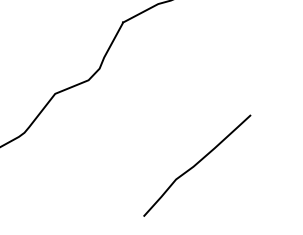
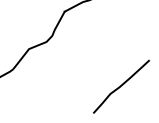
curve: (197, 165) -> (121, 86), moved

